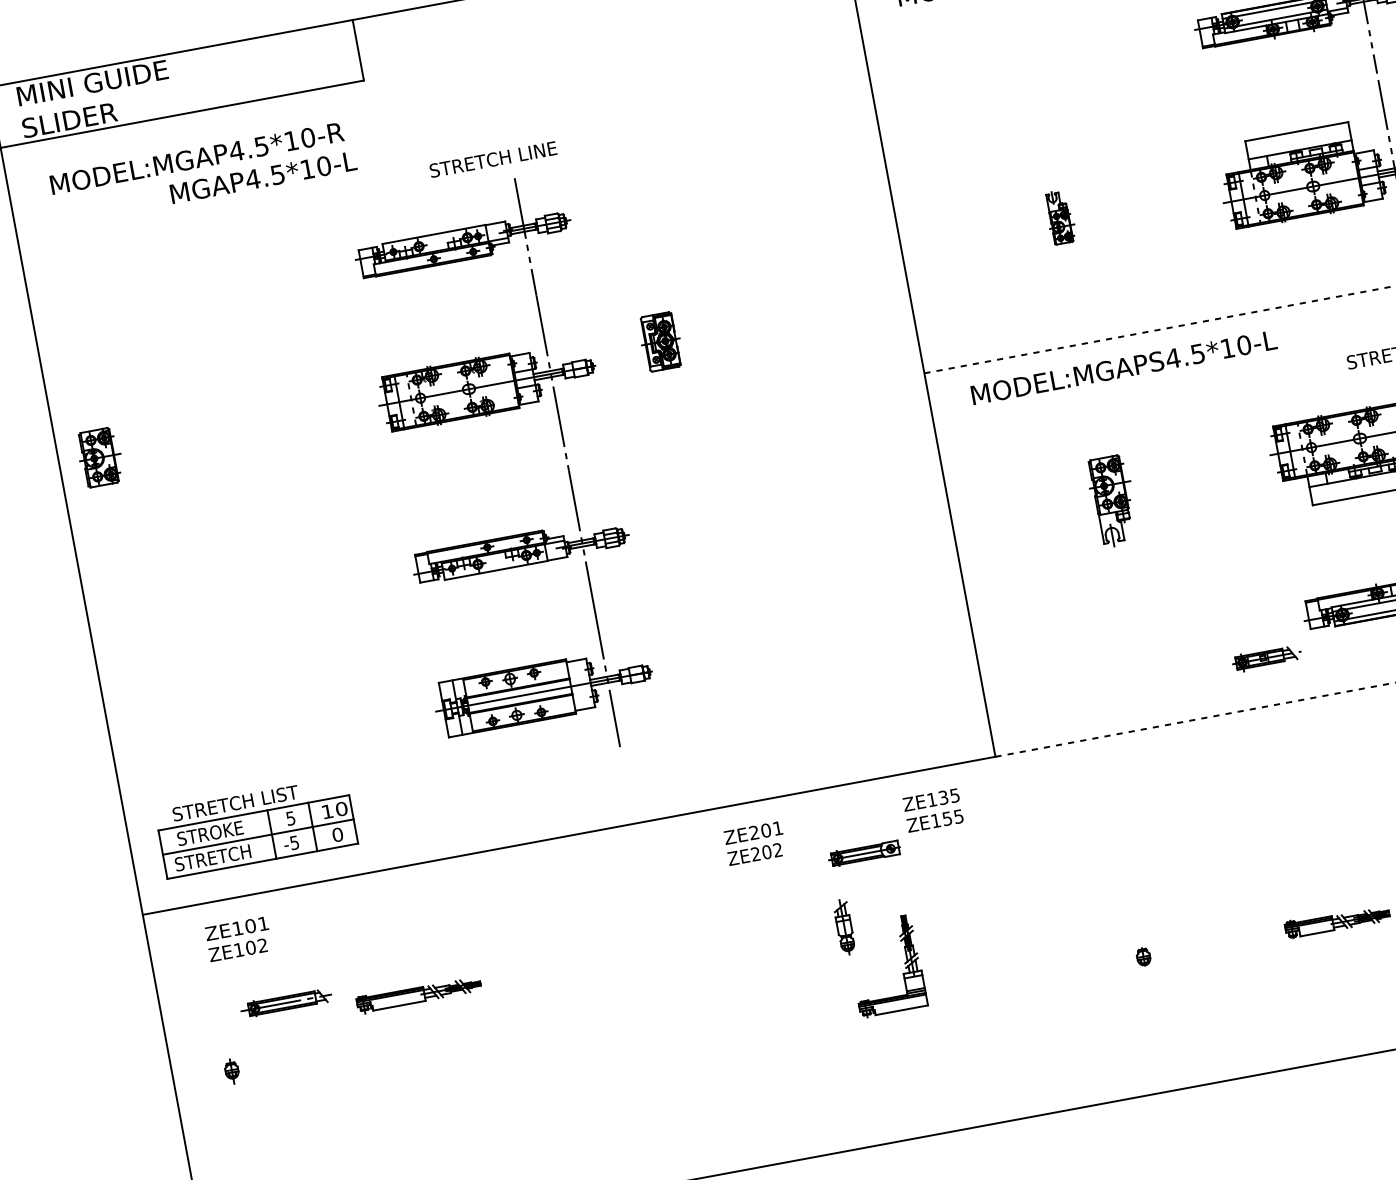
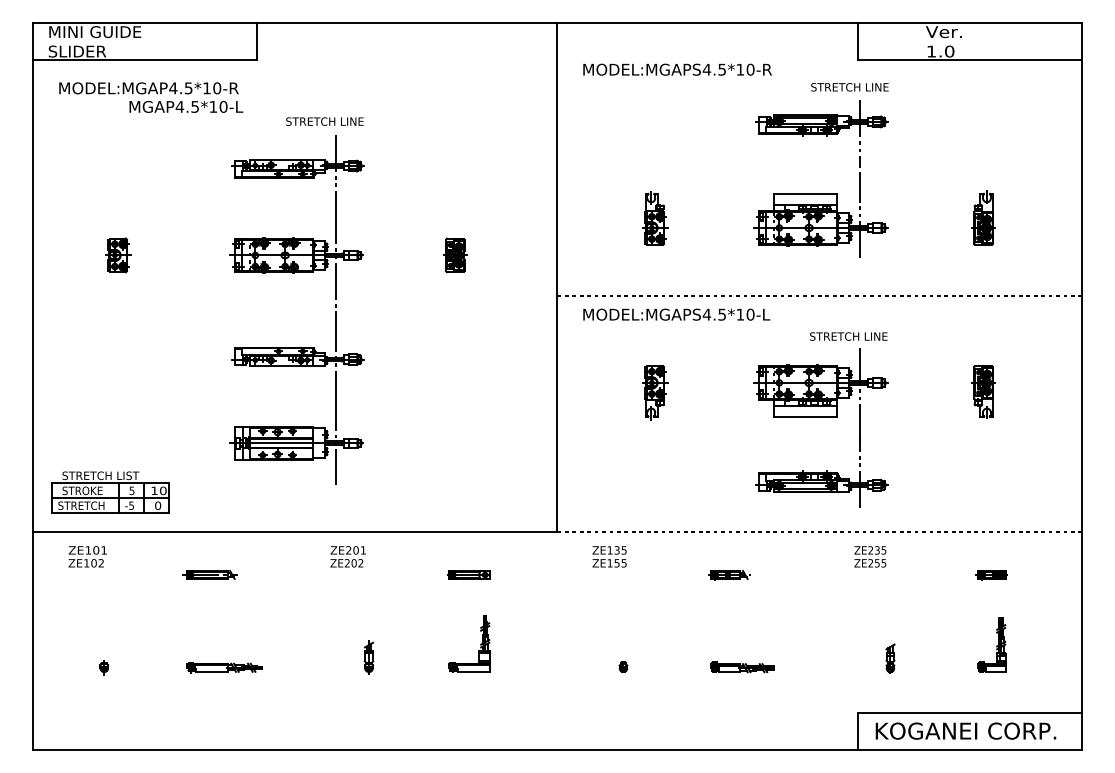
part: (1060, 217) -> (655, 218), size x1.67
part: (661, 341) -> (455, 255), moved
part: (100, 457) -> (118, 255), moved
part: (1266, 657) -> (729, 574), moved
text: (932, 809) -> (609, 556), moved
text: (753, 843) -> (347, 556), moved
part: (843, 927) -> (368, 657), moved
part: (418, 994) -> (224, 667), moved
part: (285, 1002) -> (209, 574), moved
part: (232, 1071) -> (104, 667), moved

